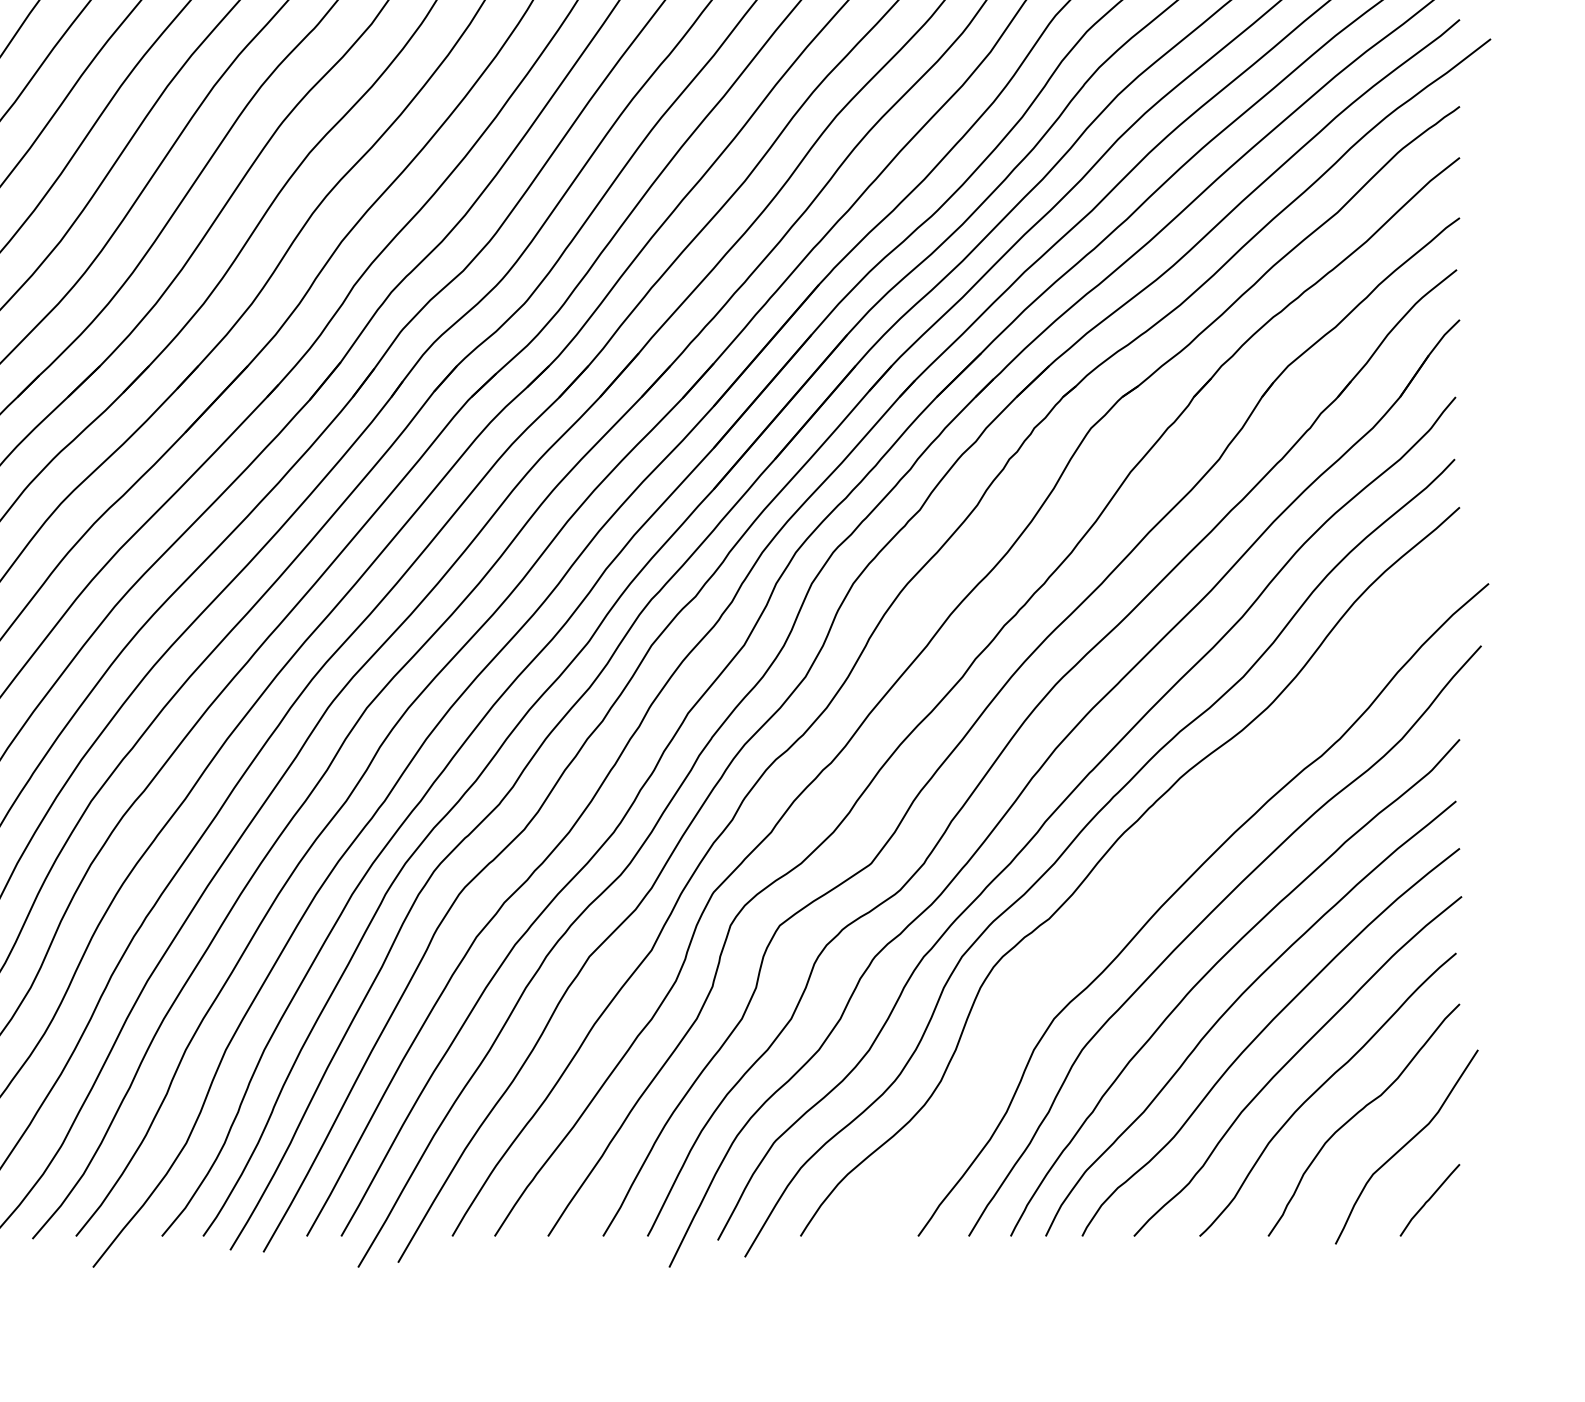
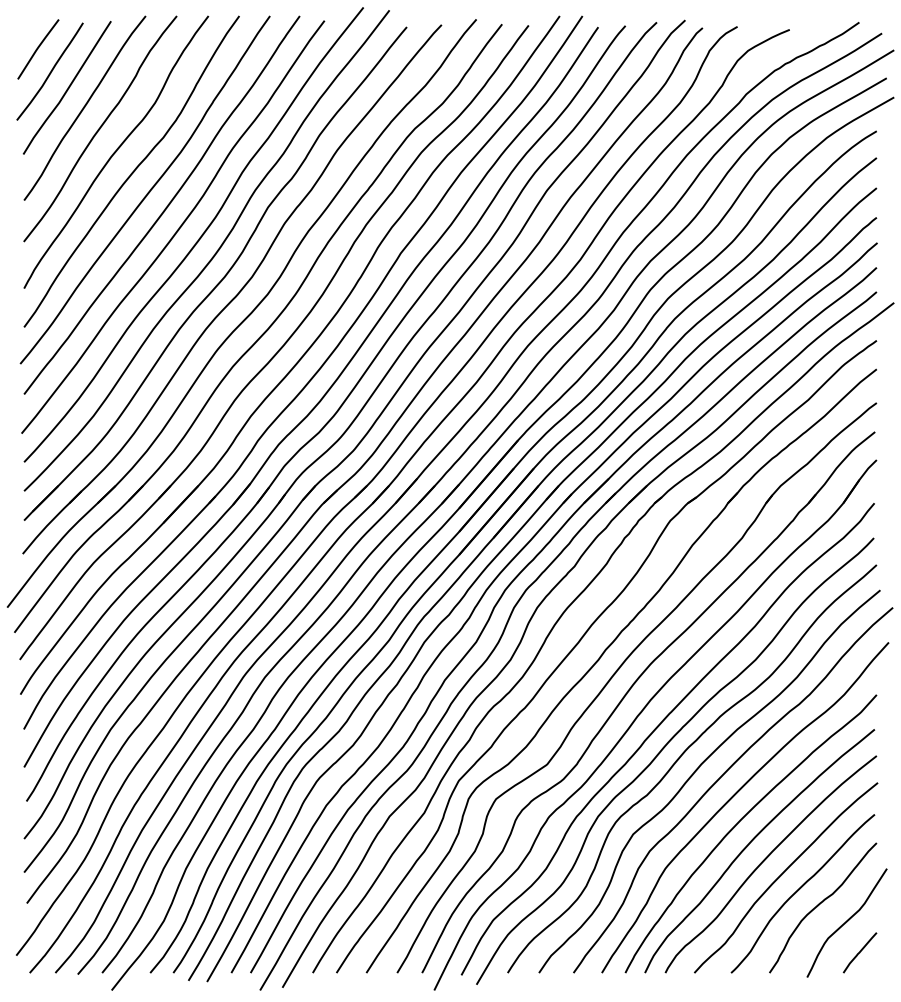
curve: (1141, 872) -> (698, 769), added

